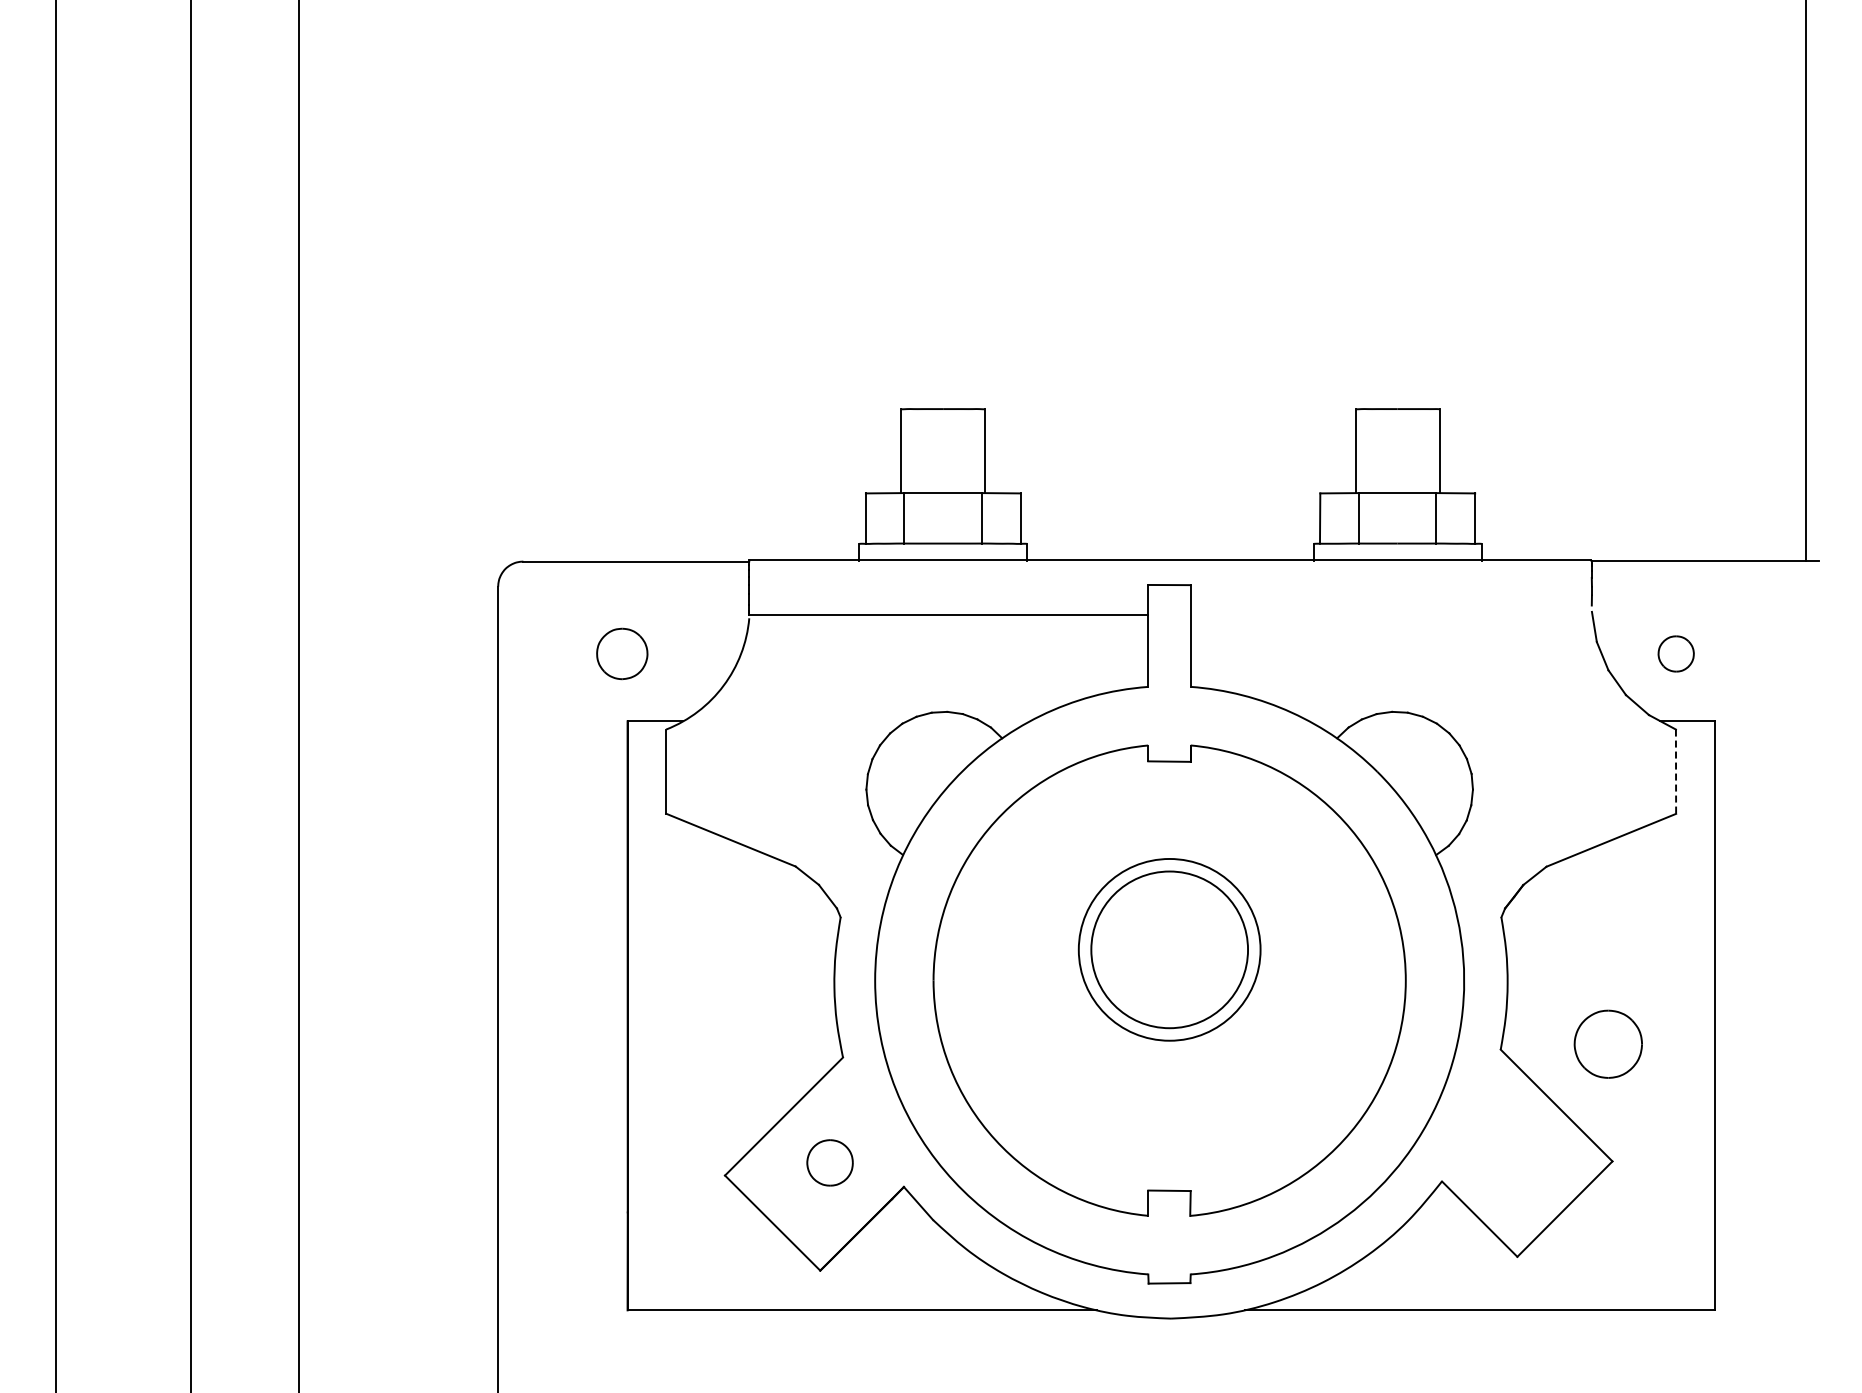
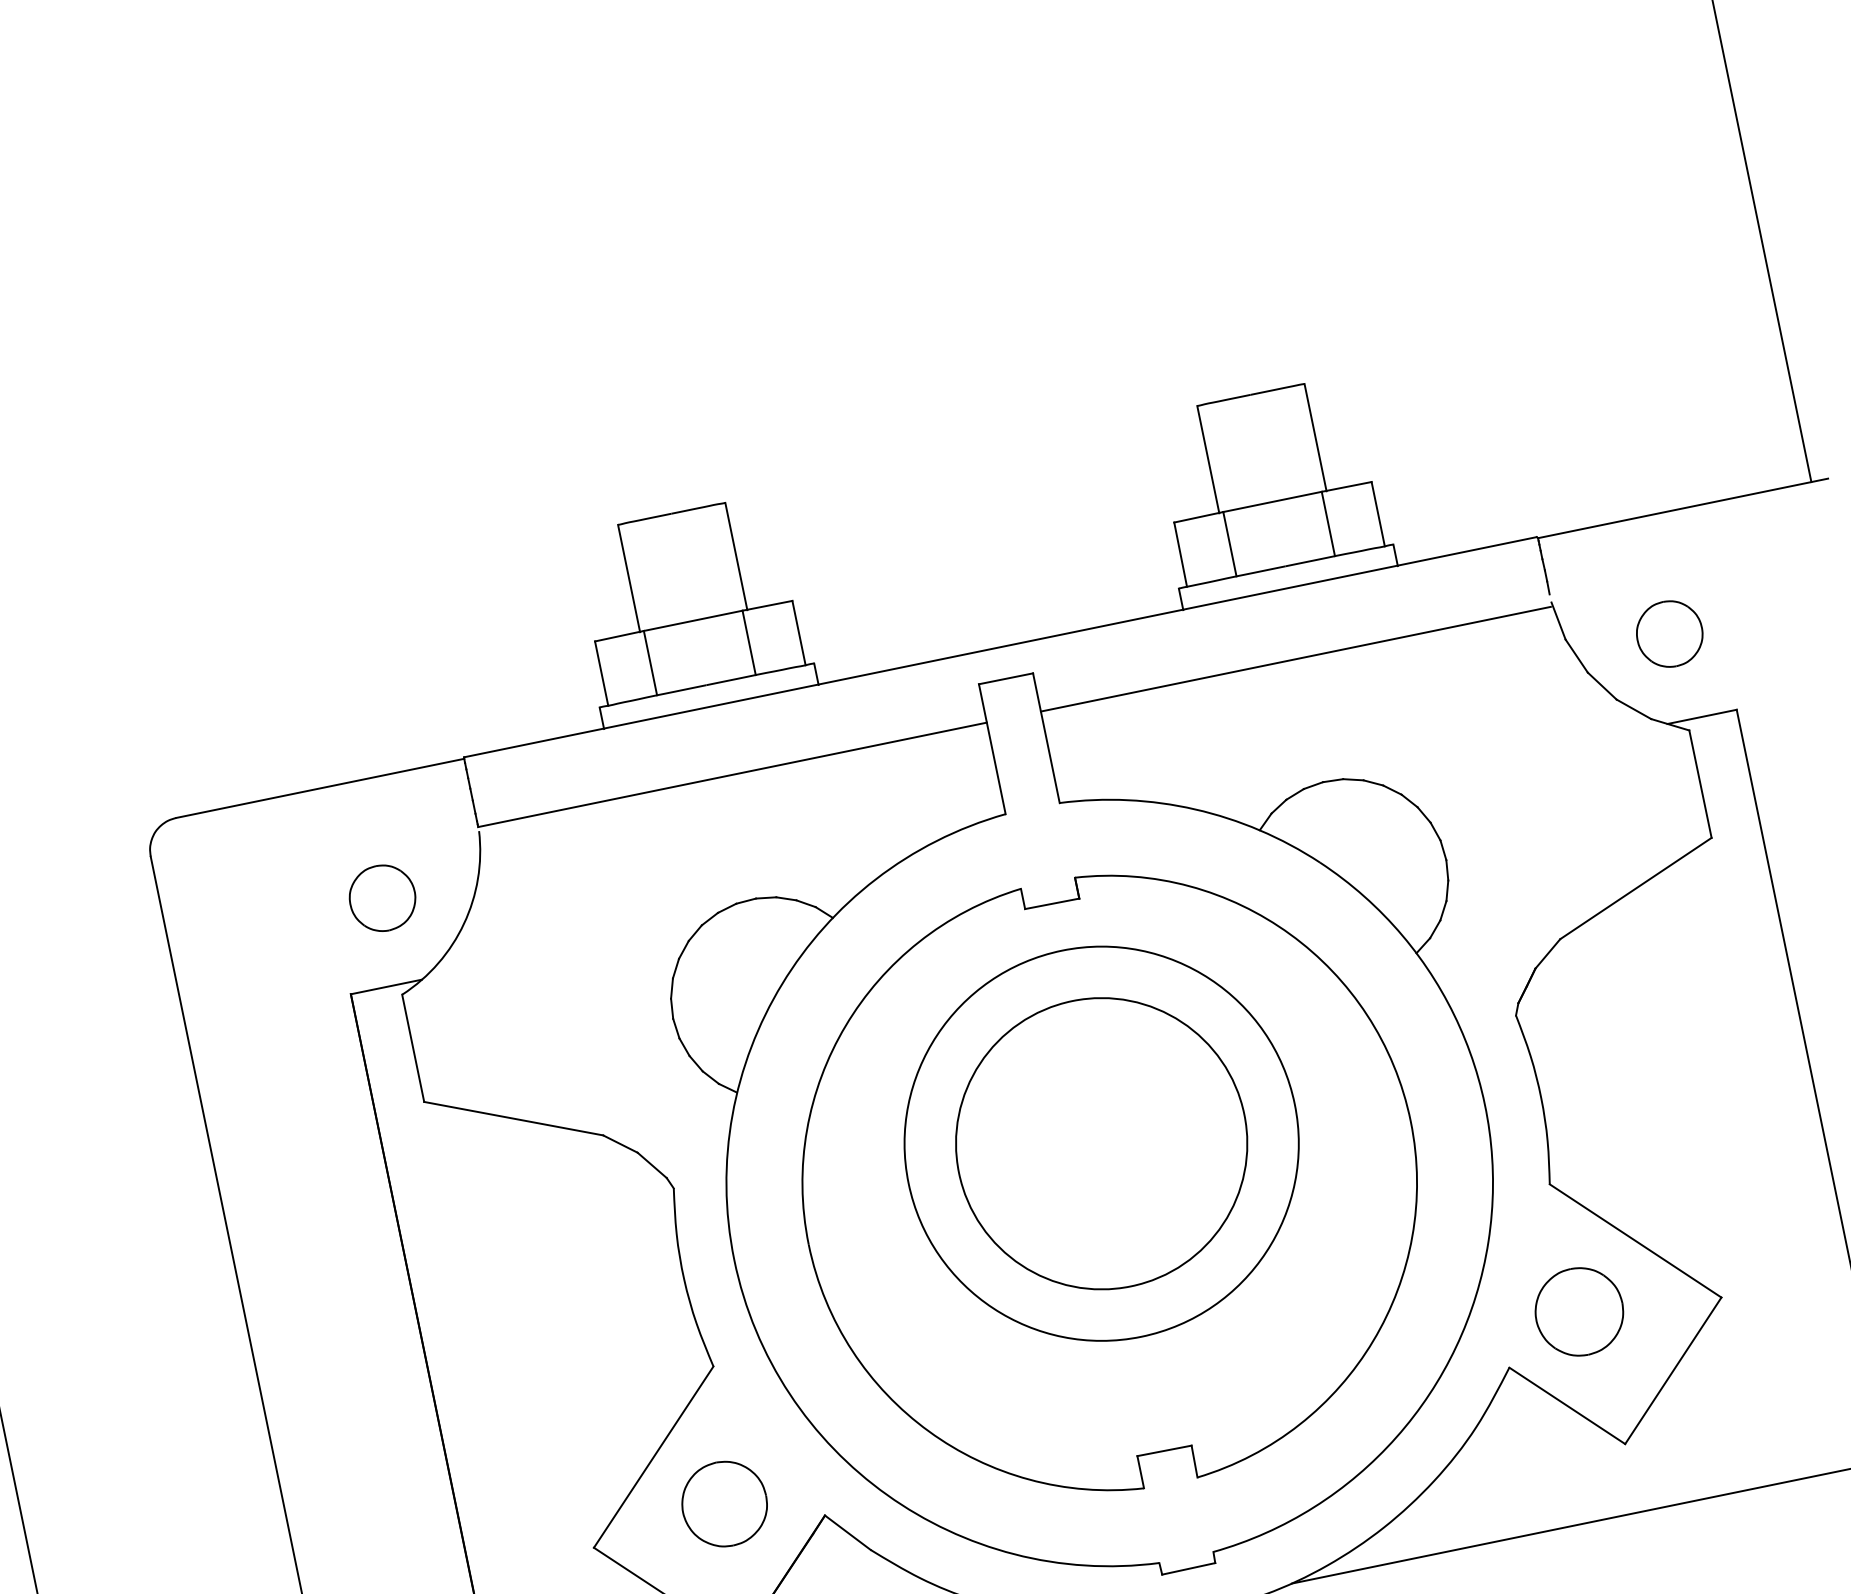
line: (1390, 615) -> (1295, 659), added
part: (622, 653) -> (382, 897), moved
part: (1676, 653) -> (1670, 633), size x1.43
line: (1676, 772) -> (1701, 785), dashed -> solid
circle: (1169, 949) -> (1101, 1143), size x1.43
circle: (1169, 949) -> (1101, 1143), size x1.67
part: (1607, 1043) -> (1578, 1311), moved
part: (829, 1162) -> (723, 1503), size x1.43

